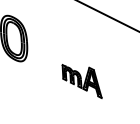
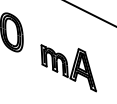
part: (81, 81) -> (68, 68), size x1.67

